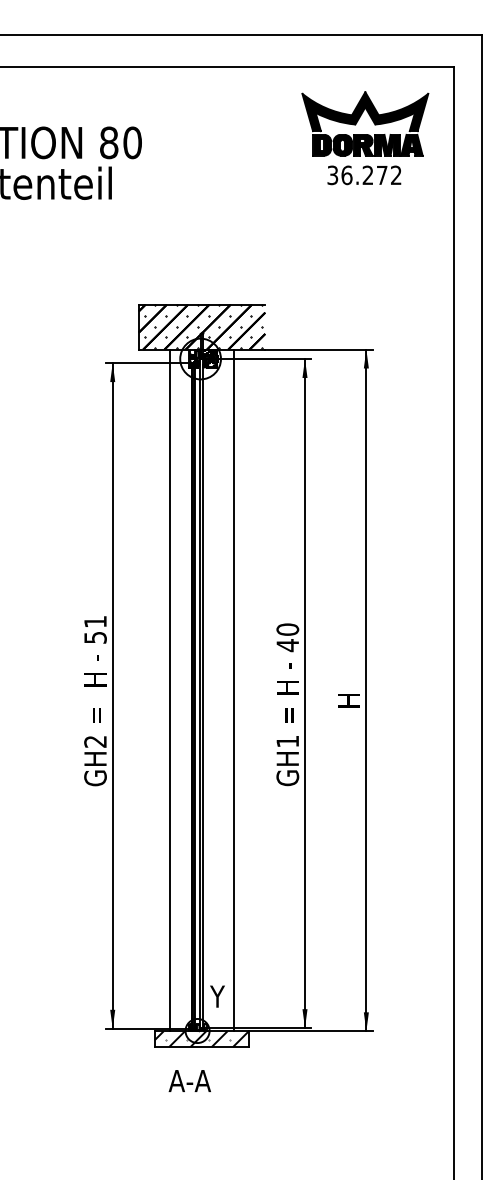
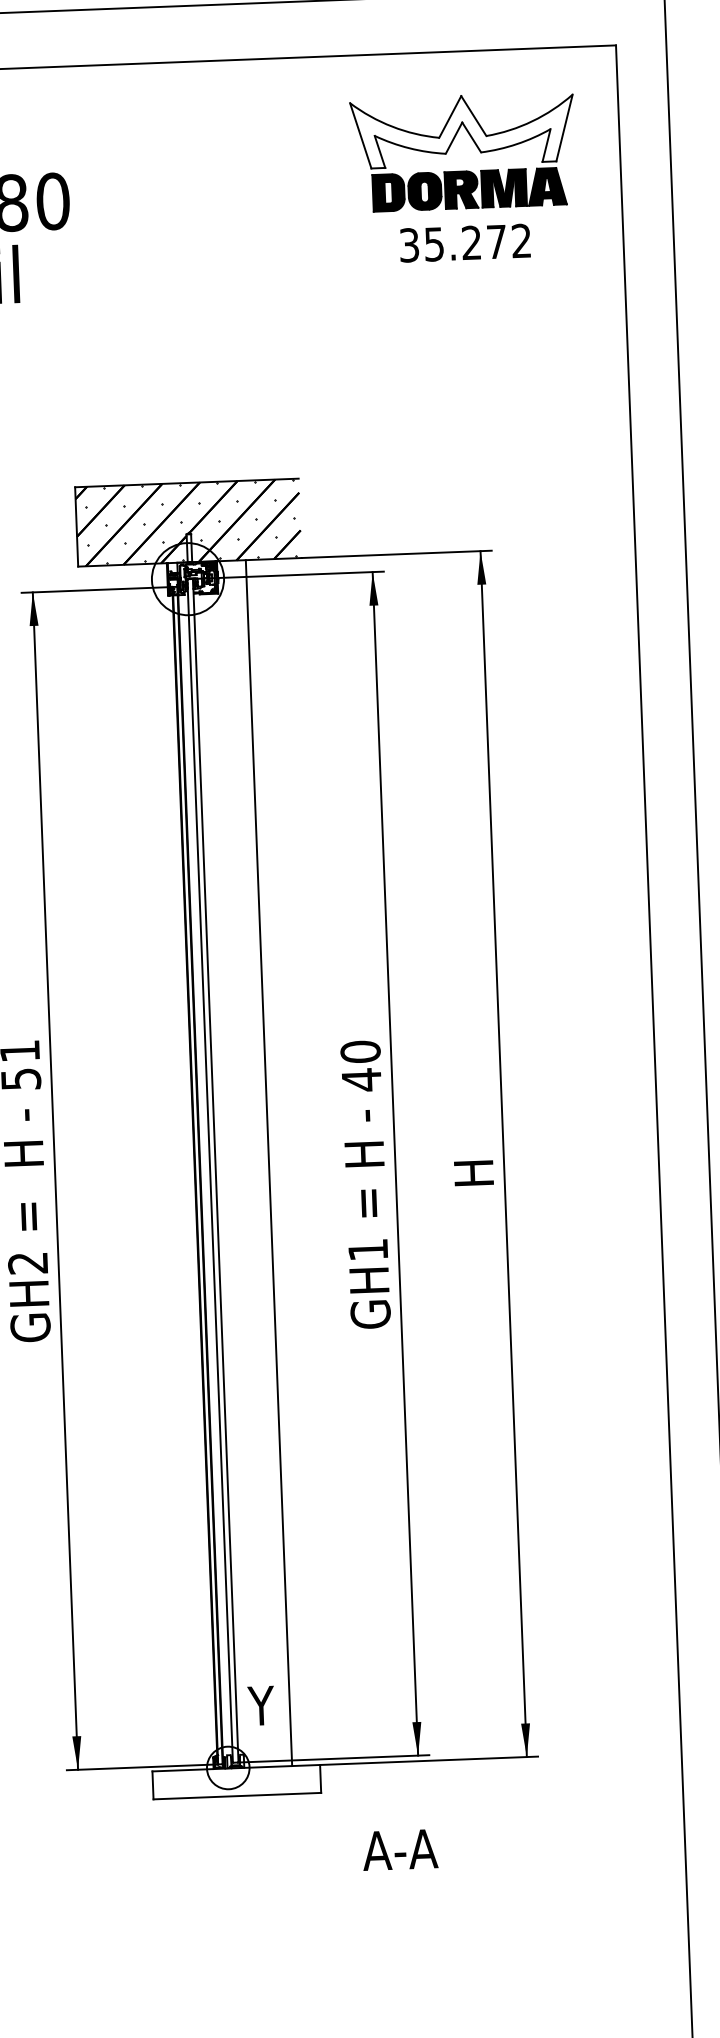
fill: (365, 111) -> (462, 130), removed
text: (346, 175) -> (433, 244), 36.272 -> 35.272
line: (170, 690) -> (157, 1167), removed
hatch: (201, 1039) -> (235, 1782), removed
text: (189, 1080) -> (399, 1849), moved

